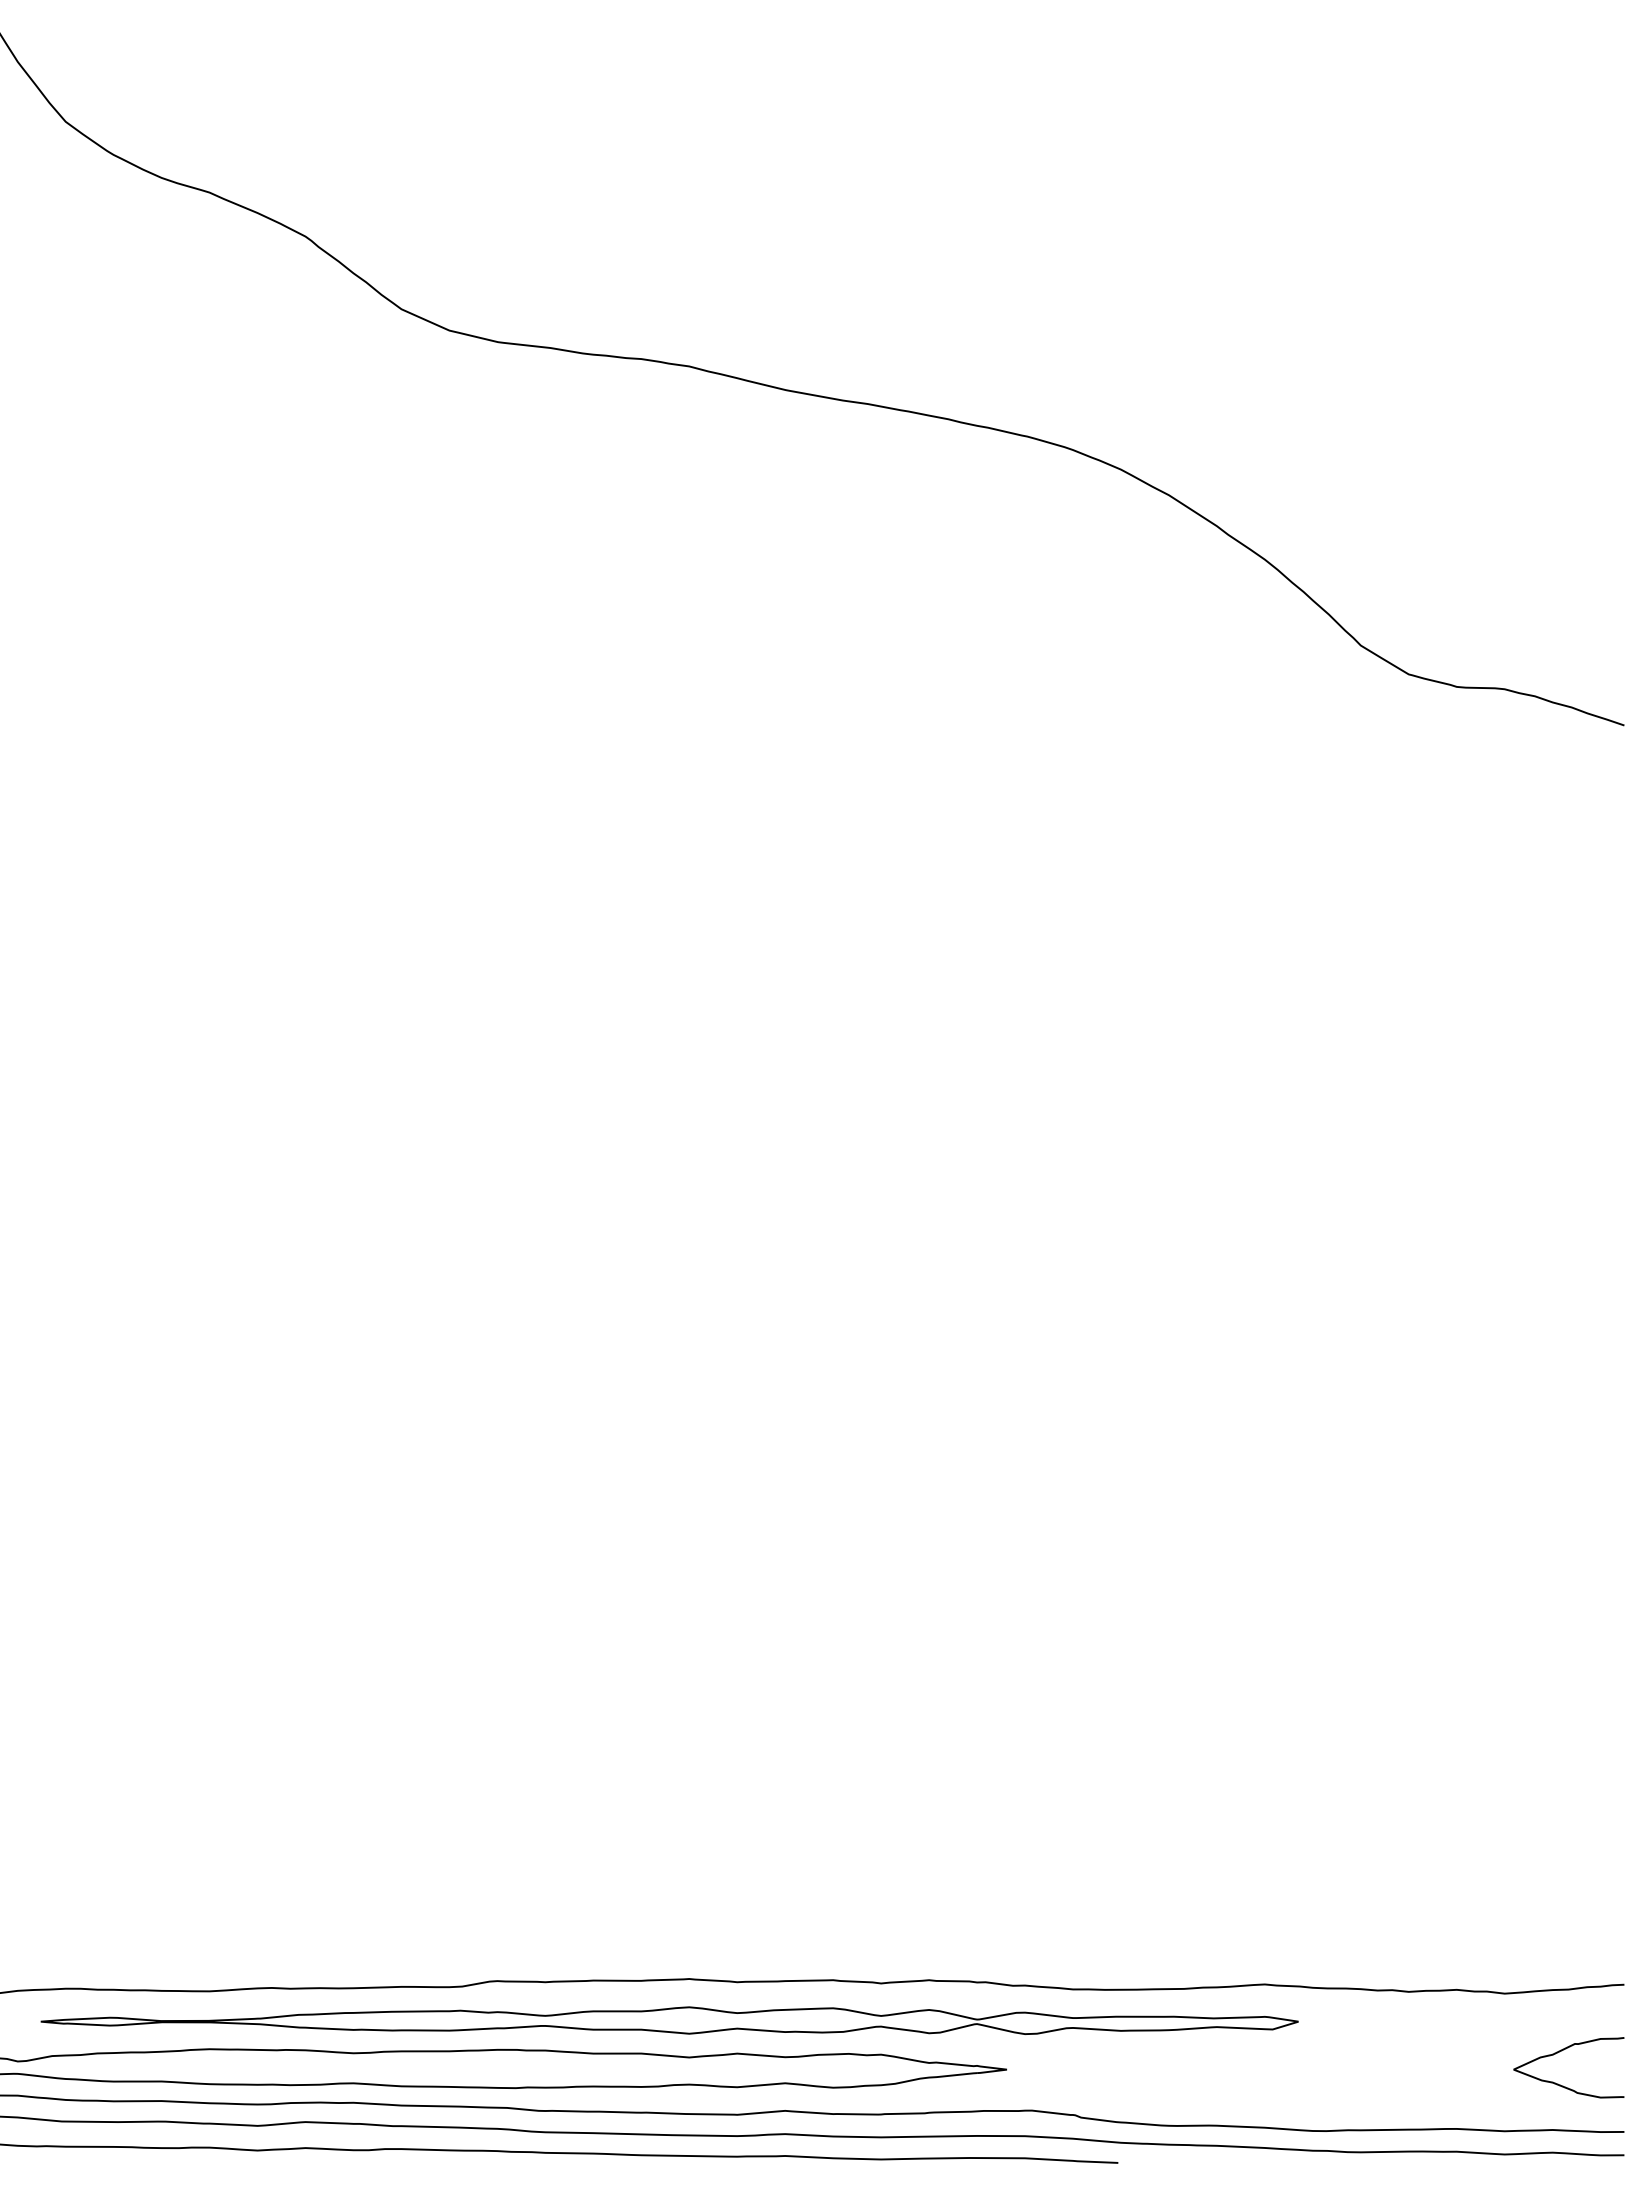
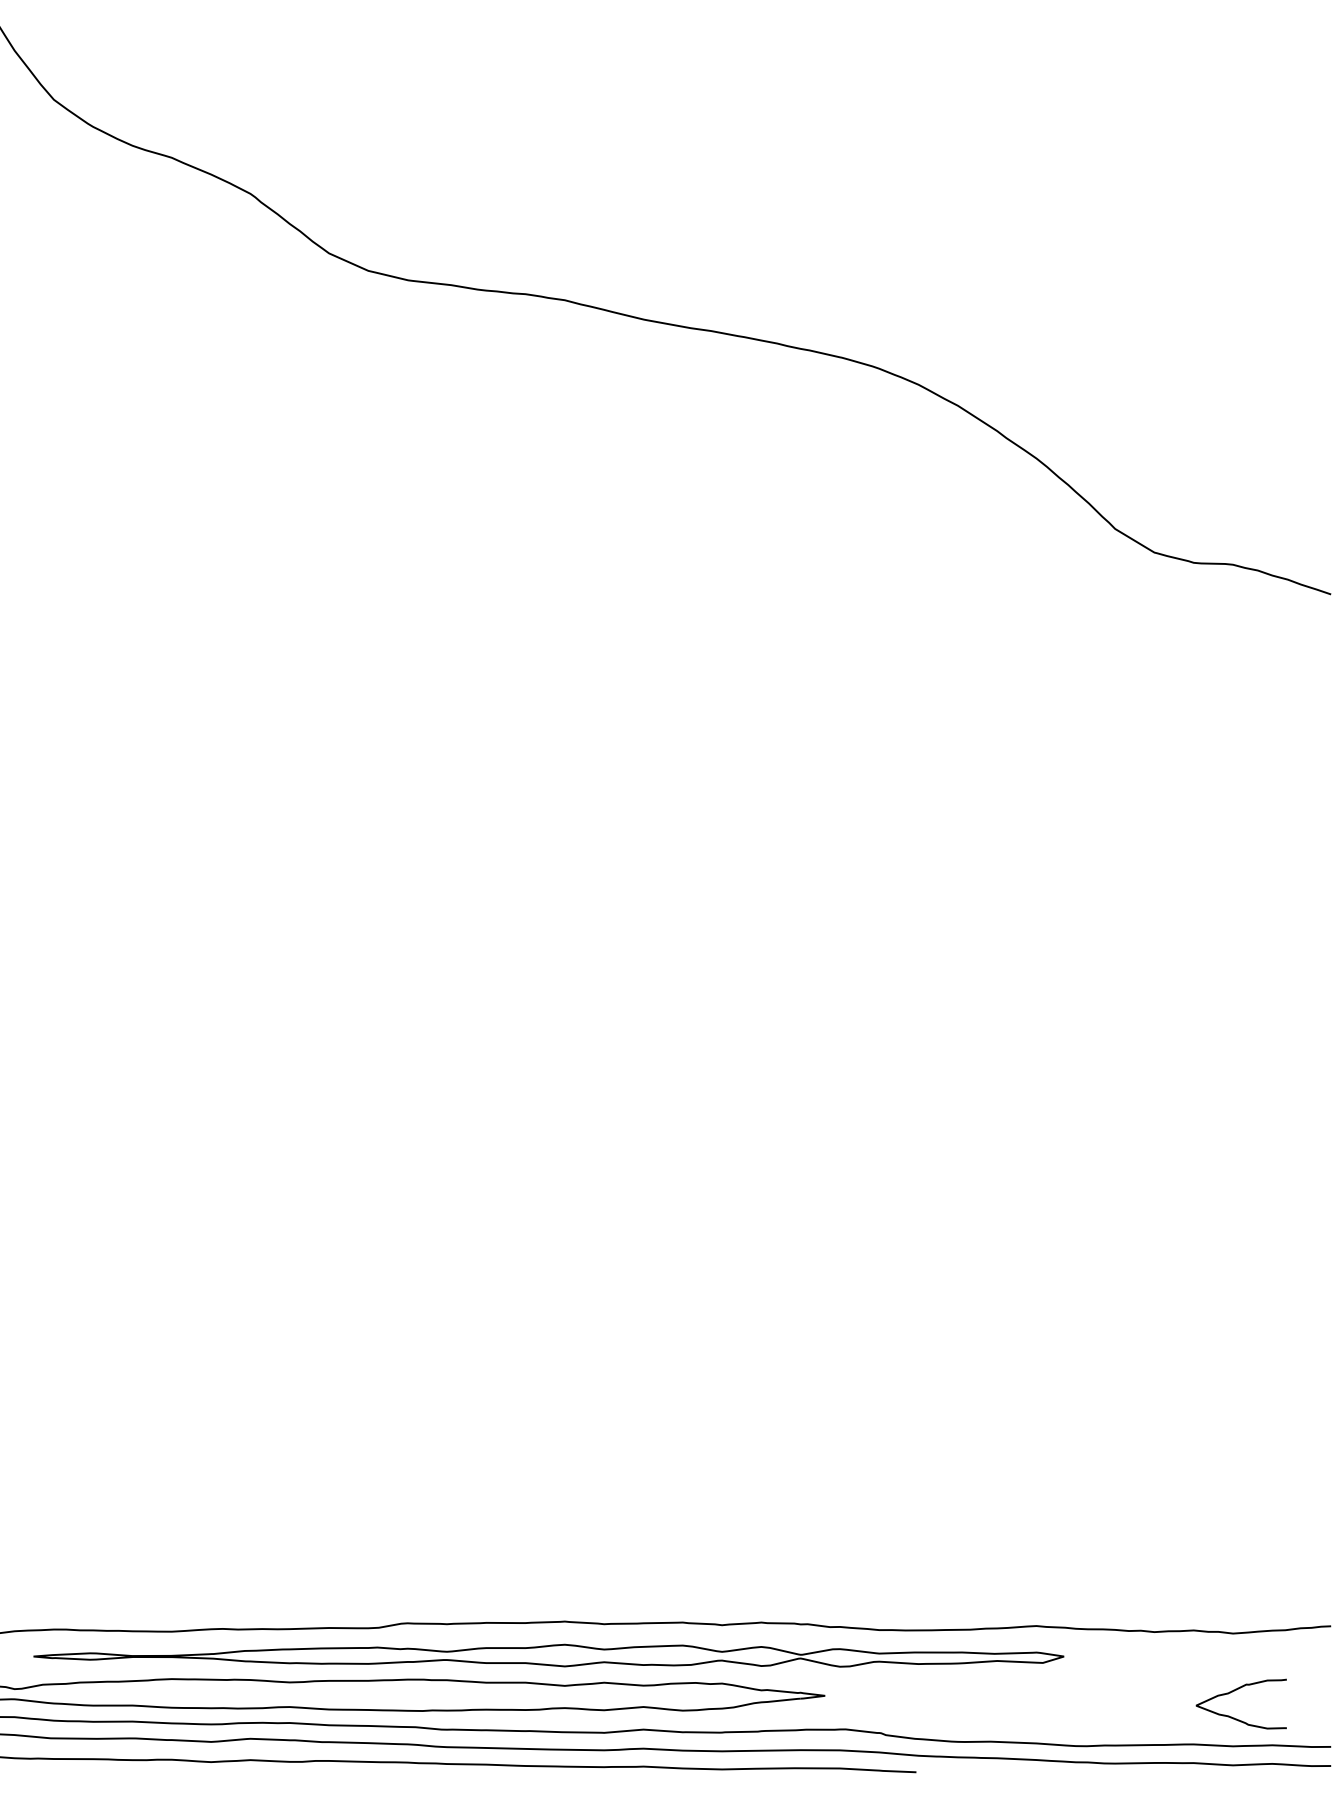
curve: (1561, 2051) -> (1235, 1690), moved

